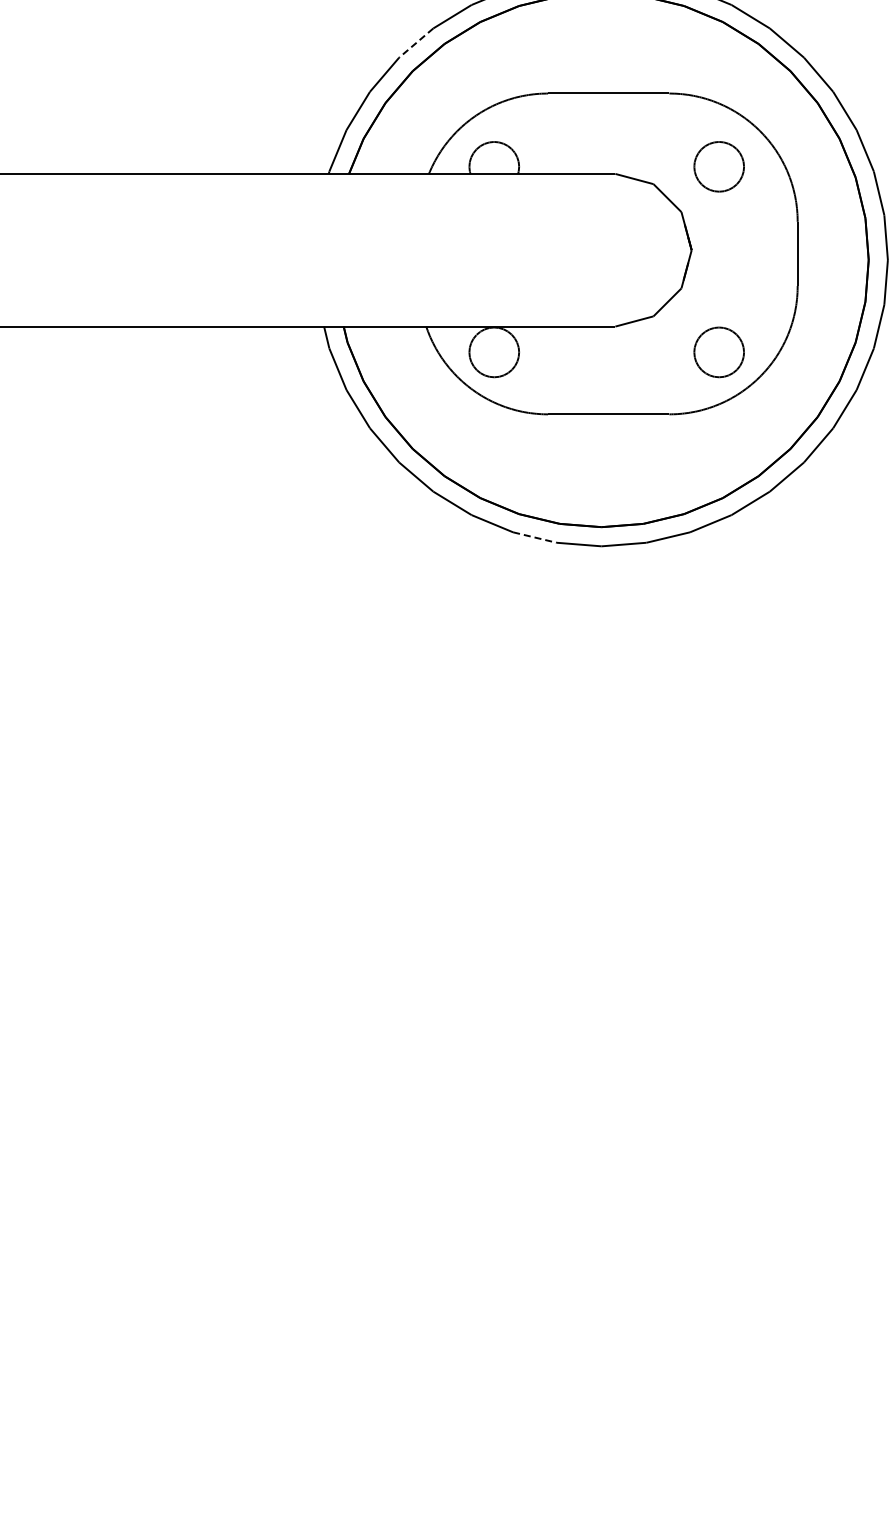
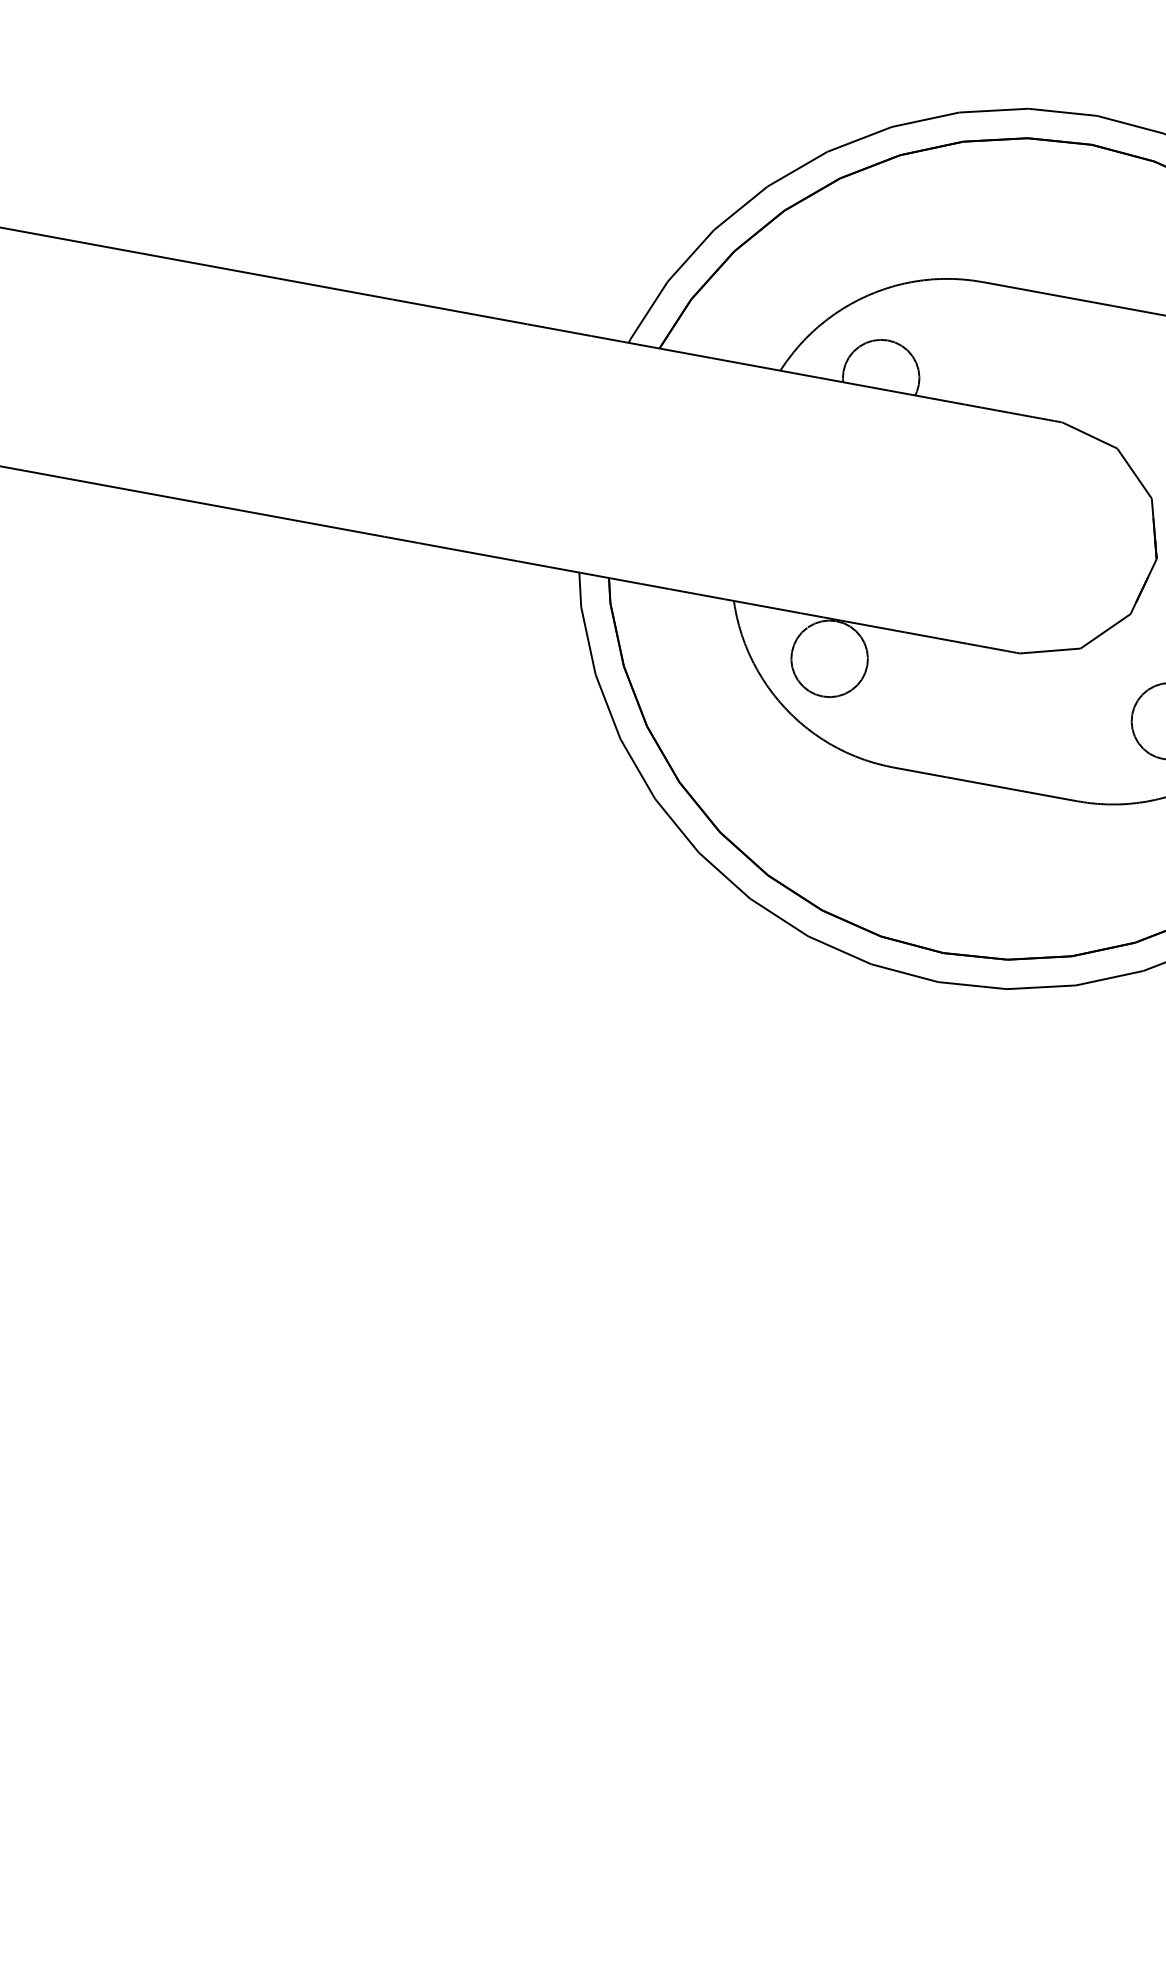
line: (415, 43) -> (796, 169), dashed -> solid
line: (535, 537) -> (840, 950), dashed -> solid

